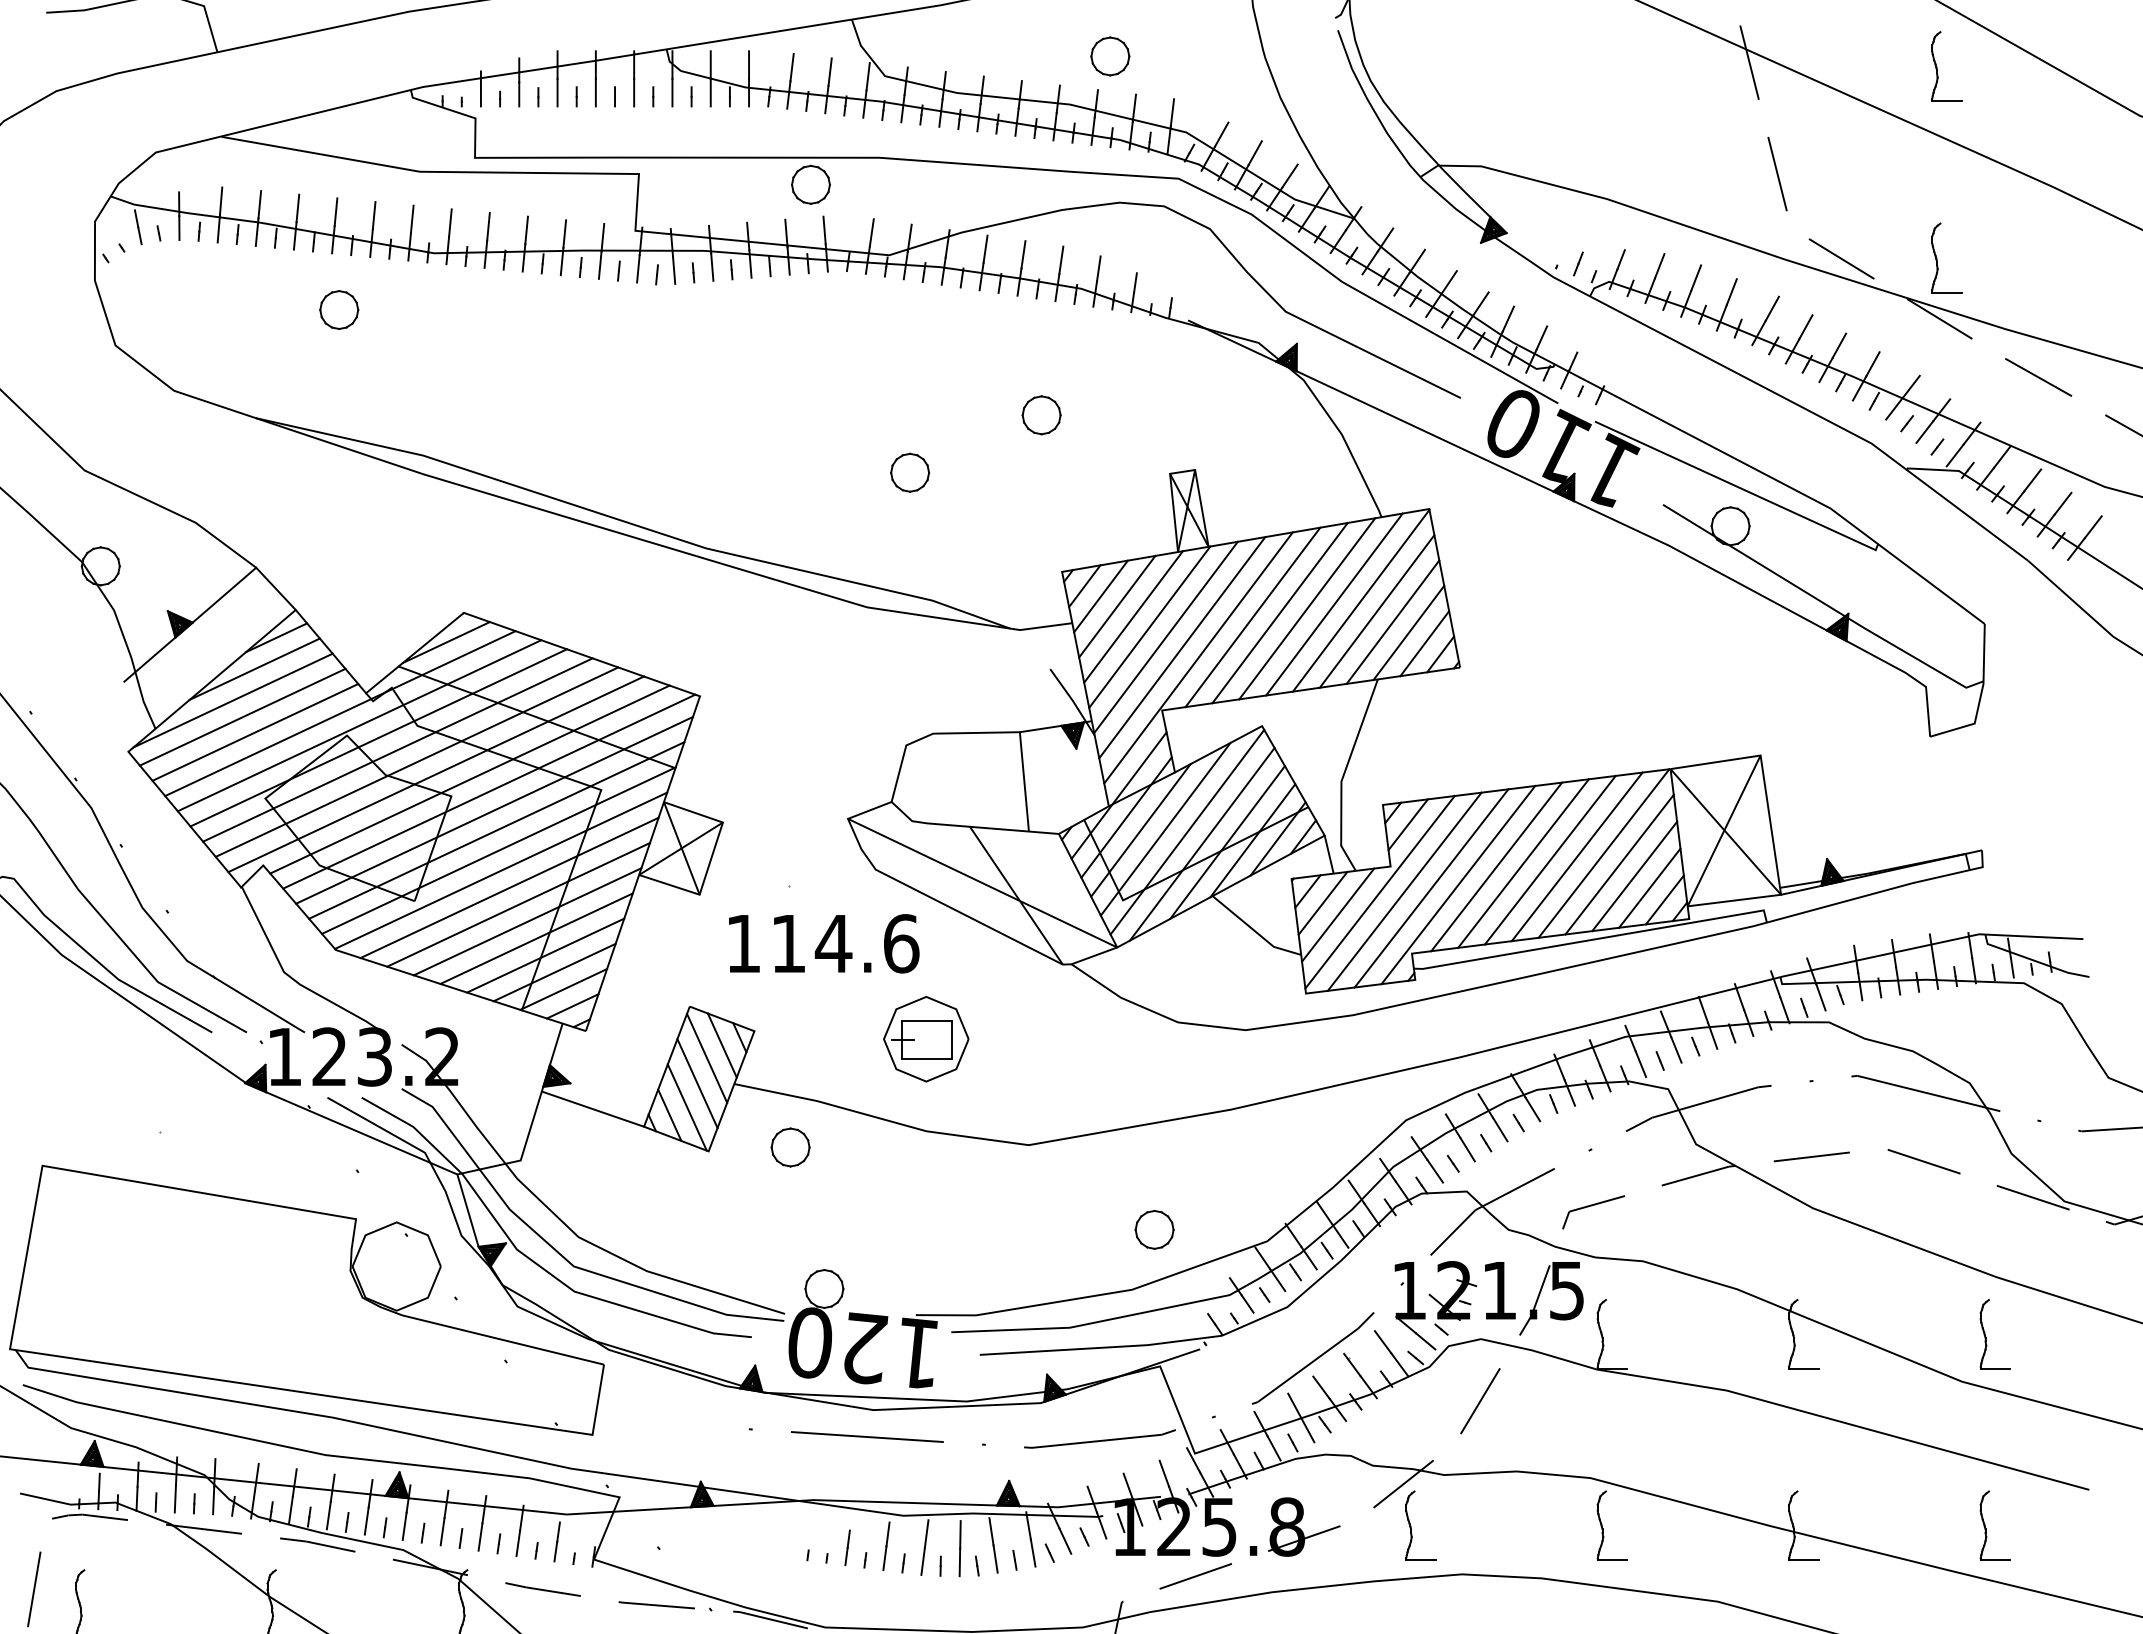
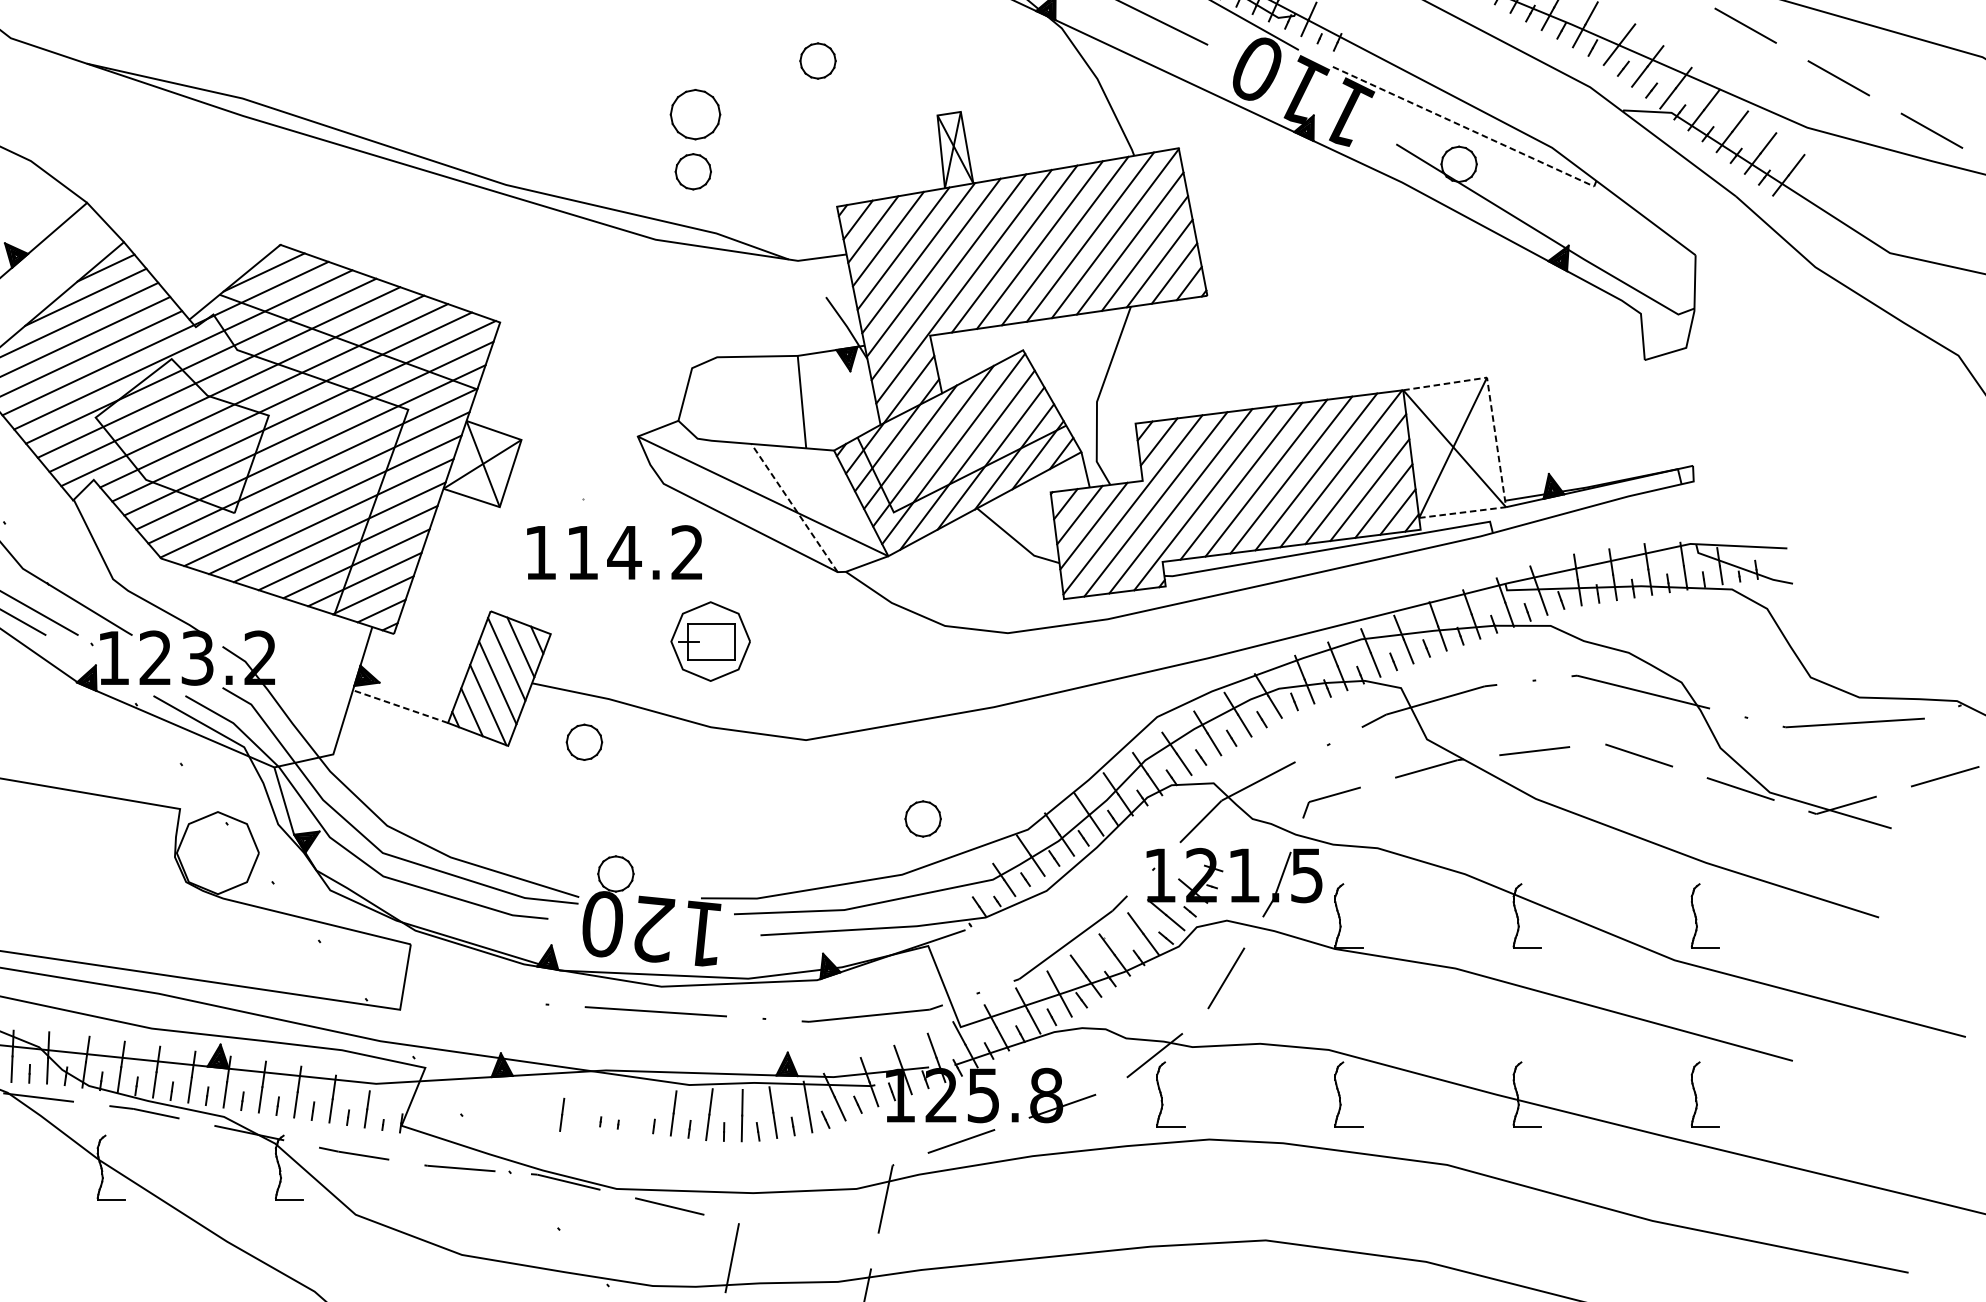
part: (910, 472) -> (696, 114), size x1.4
line: (1739, 487) -> (1467, 128), solid -> dashed
part: (907, 534) -> (693, 171), added
line: (1771, 826) -> (1497, 443), solid -> dashed
line: (1016, 895) -> (794, 507), solid -> dashed
text: (901, 943) -> (687, 552), 114.6 -> 114.2
line: (592, 1108) -> (400, 706), solid -> dashed
line: (847, 1547) -> (562, 1114), moved

